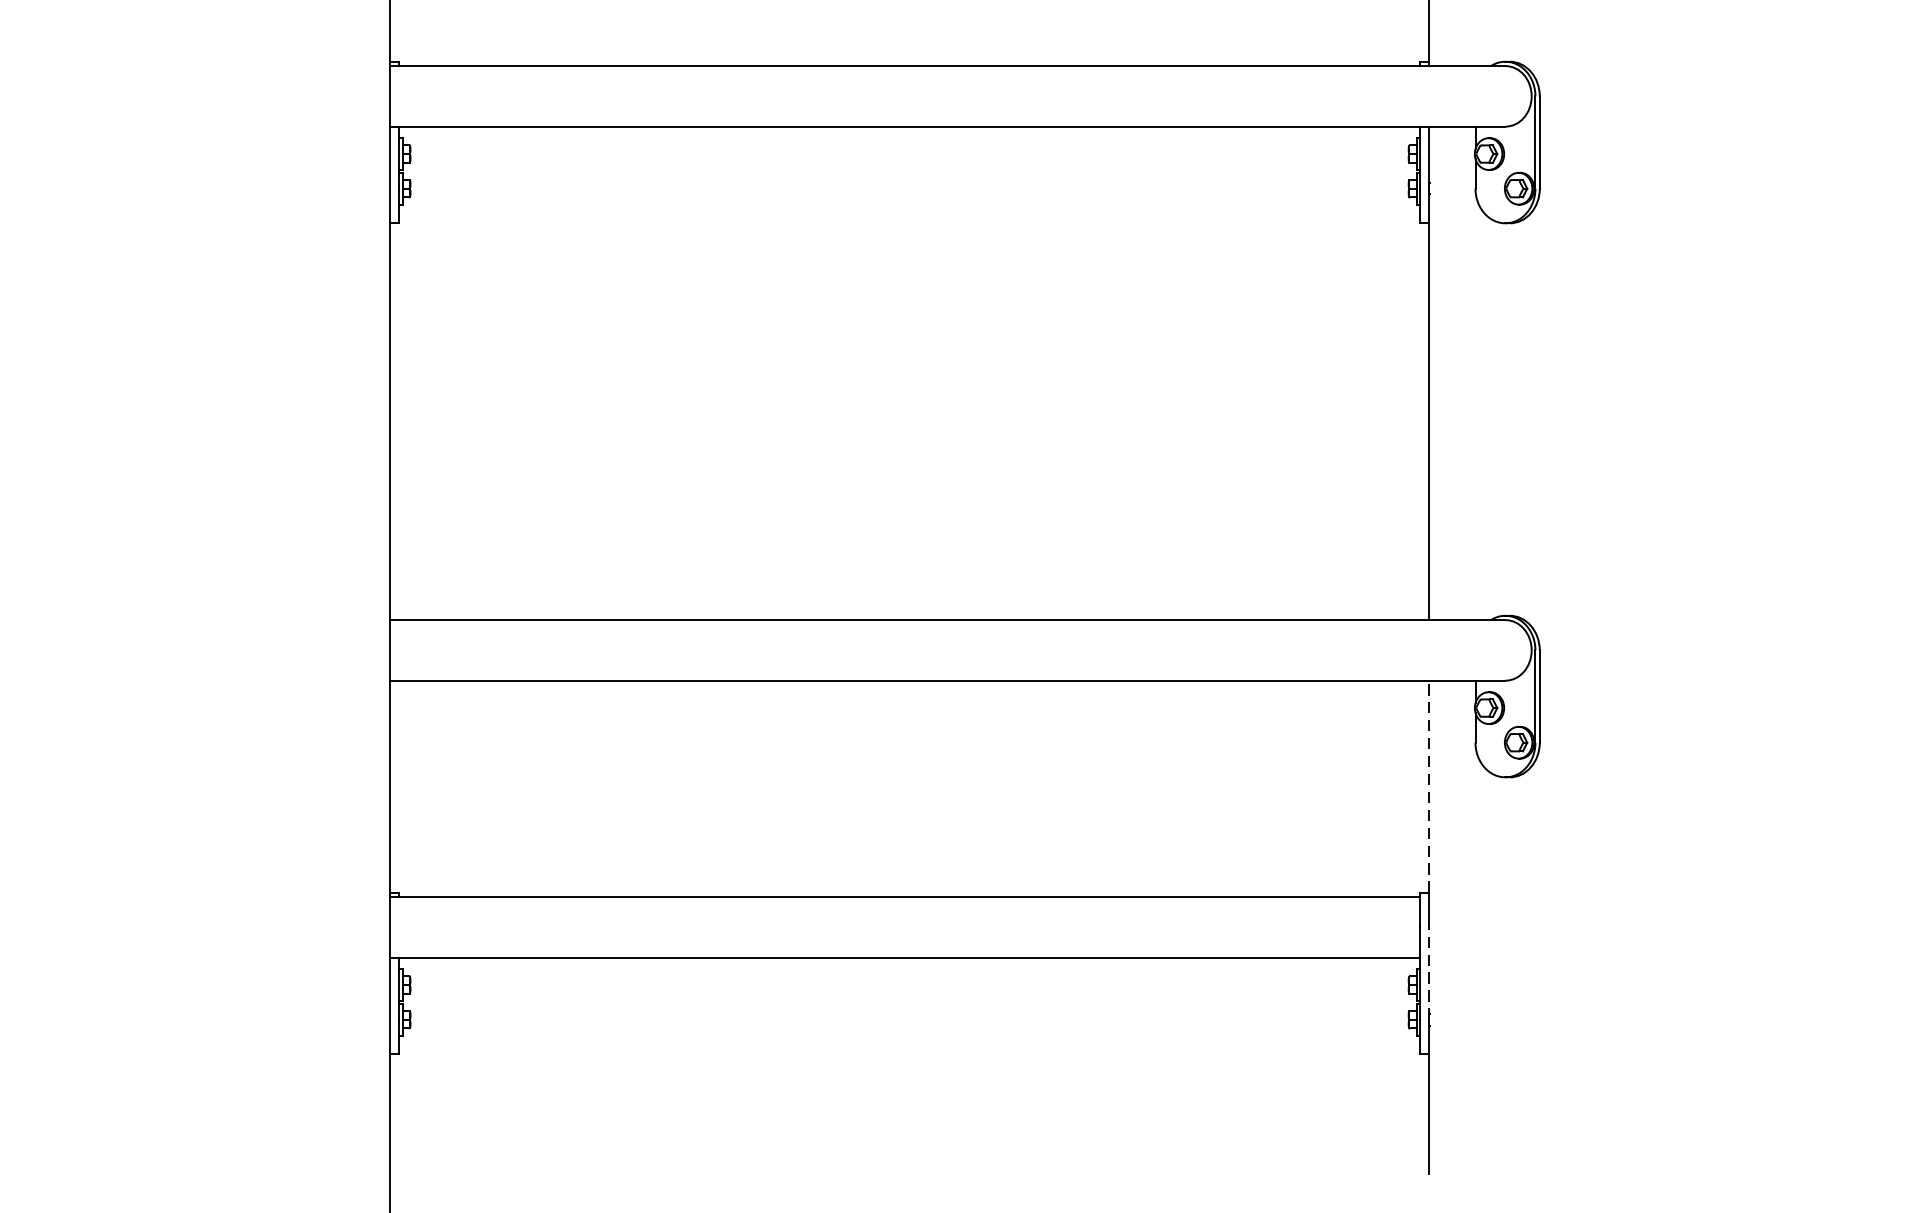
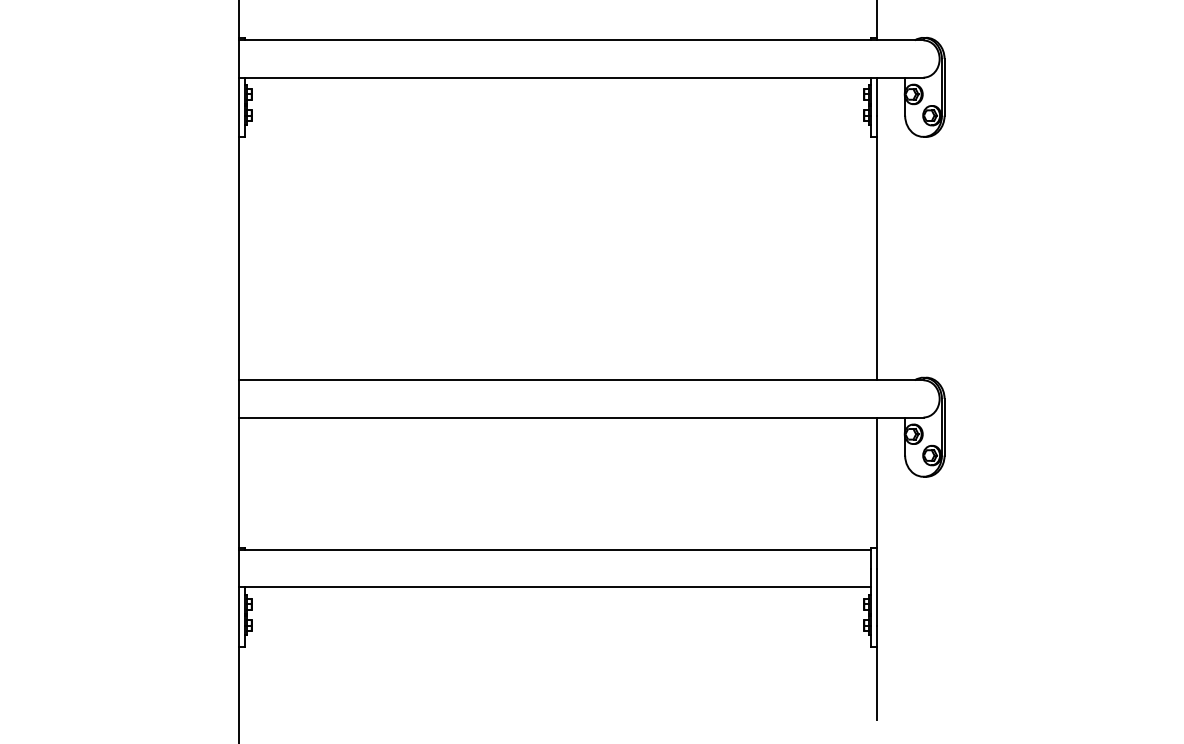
line: (1428, 786) -> (876, 482), dashed -> solid
line: (1428, 972) -> (876, 596), dashed -> solid

